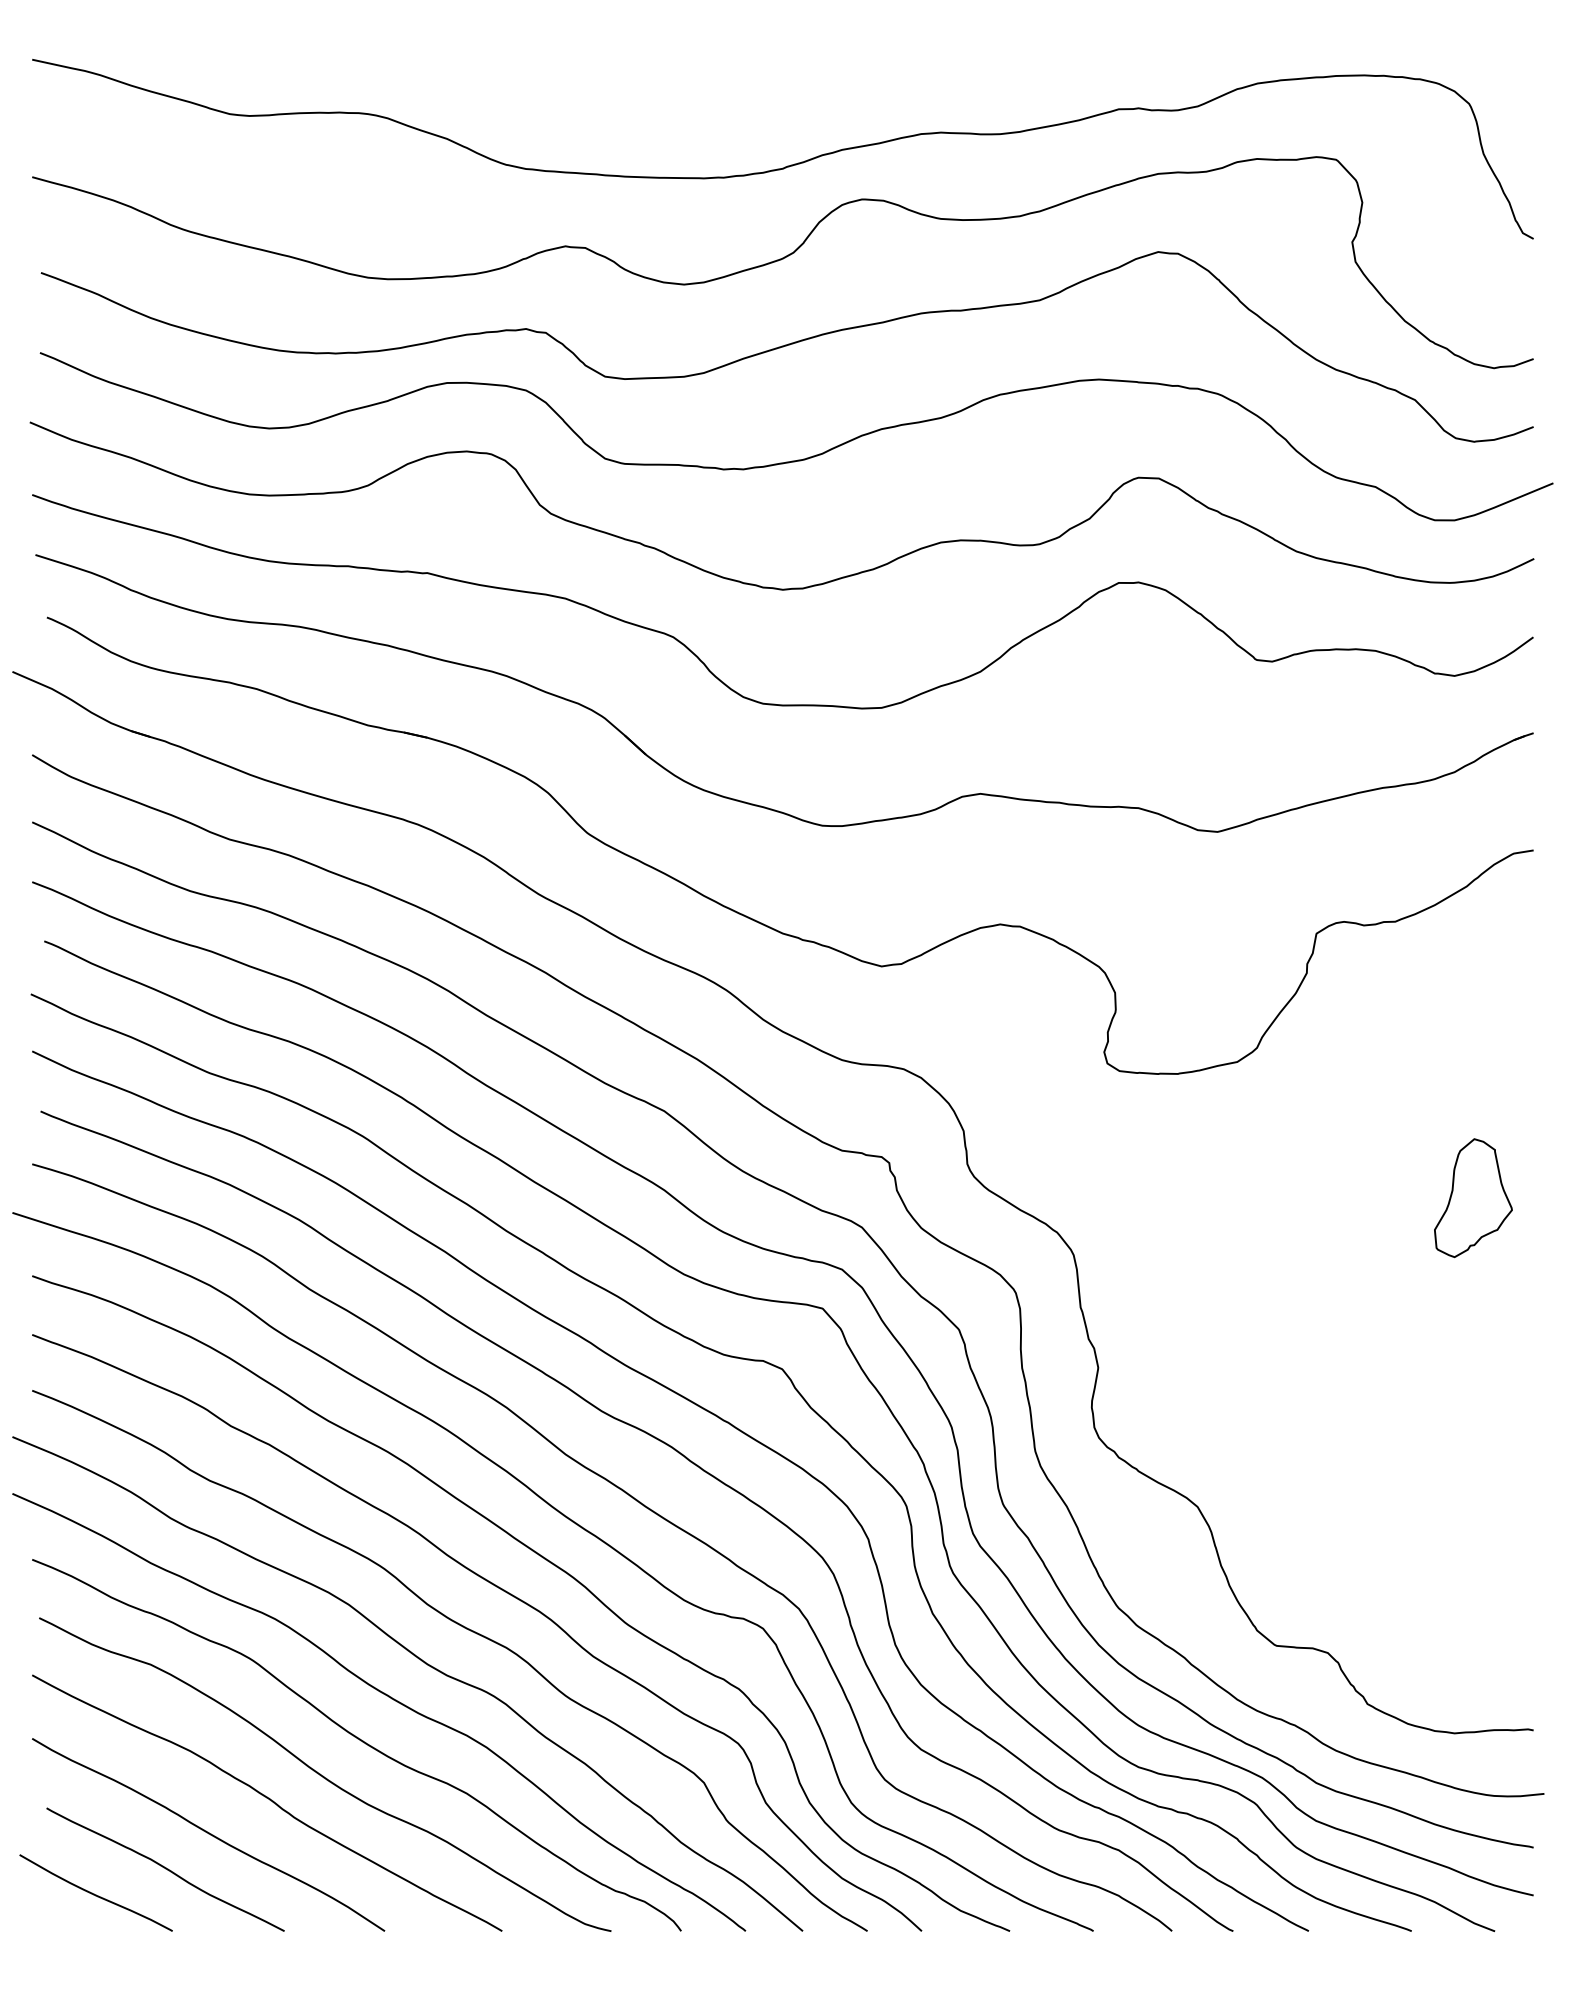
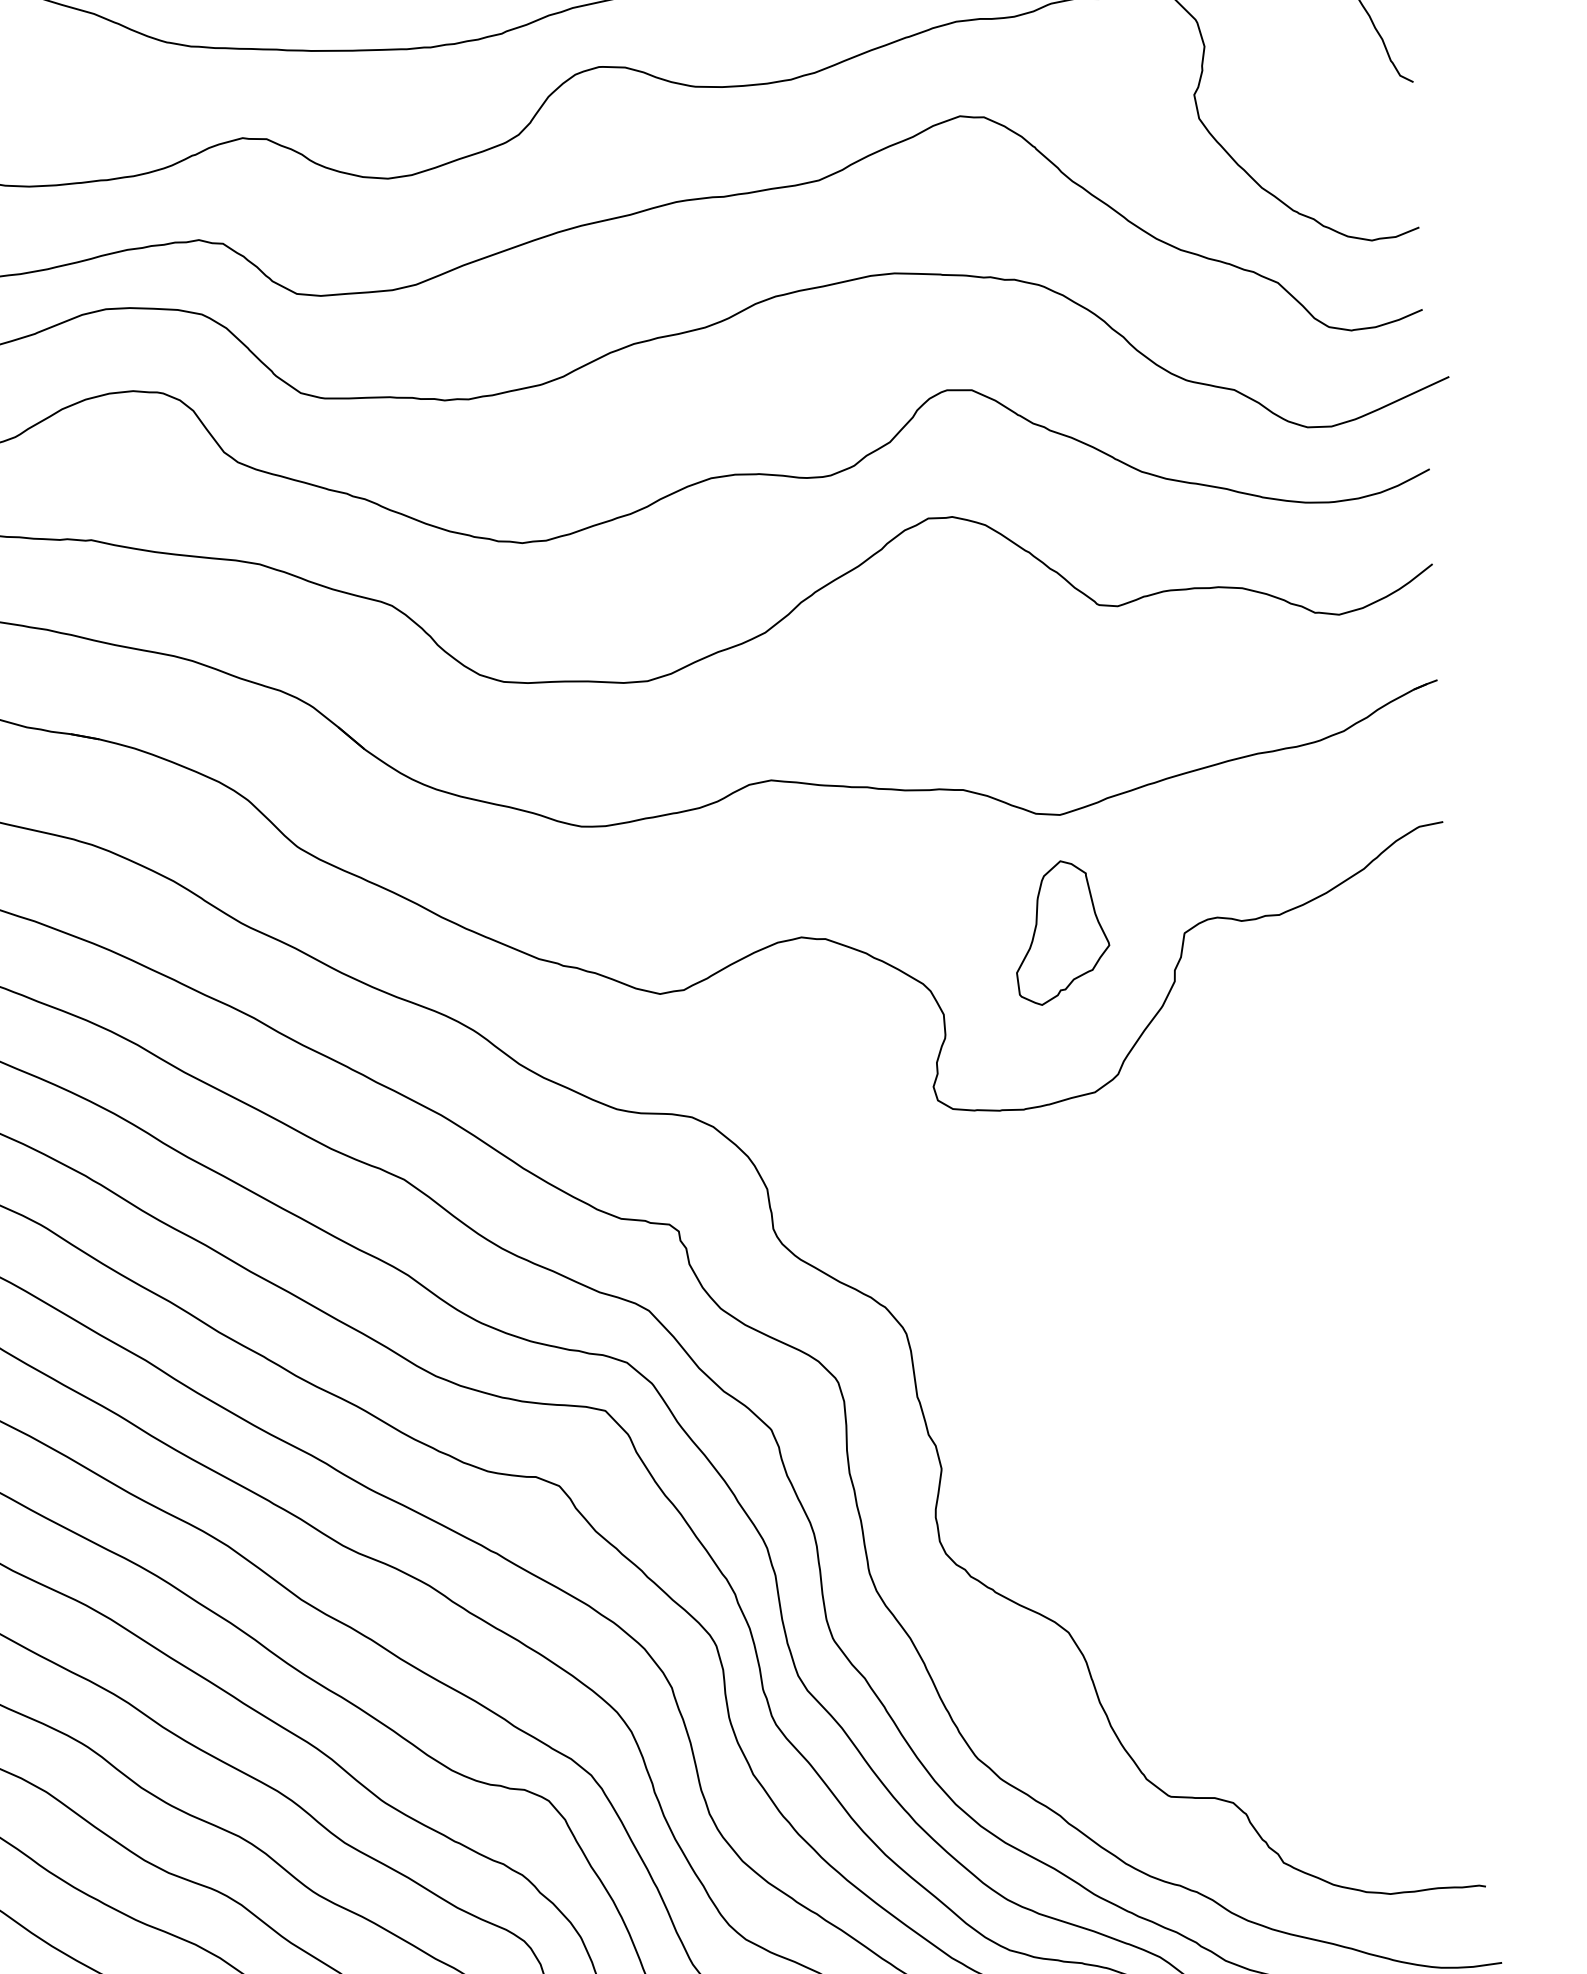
part: (1473, 1198) -> (1062, 933), moved

